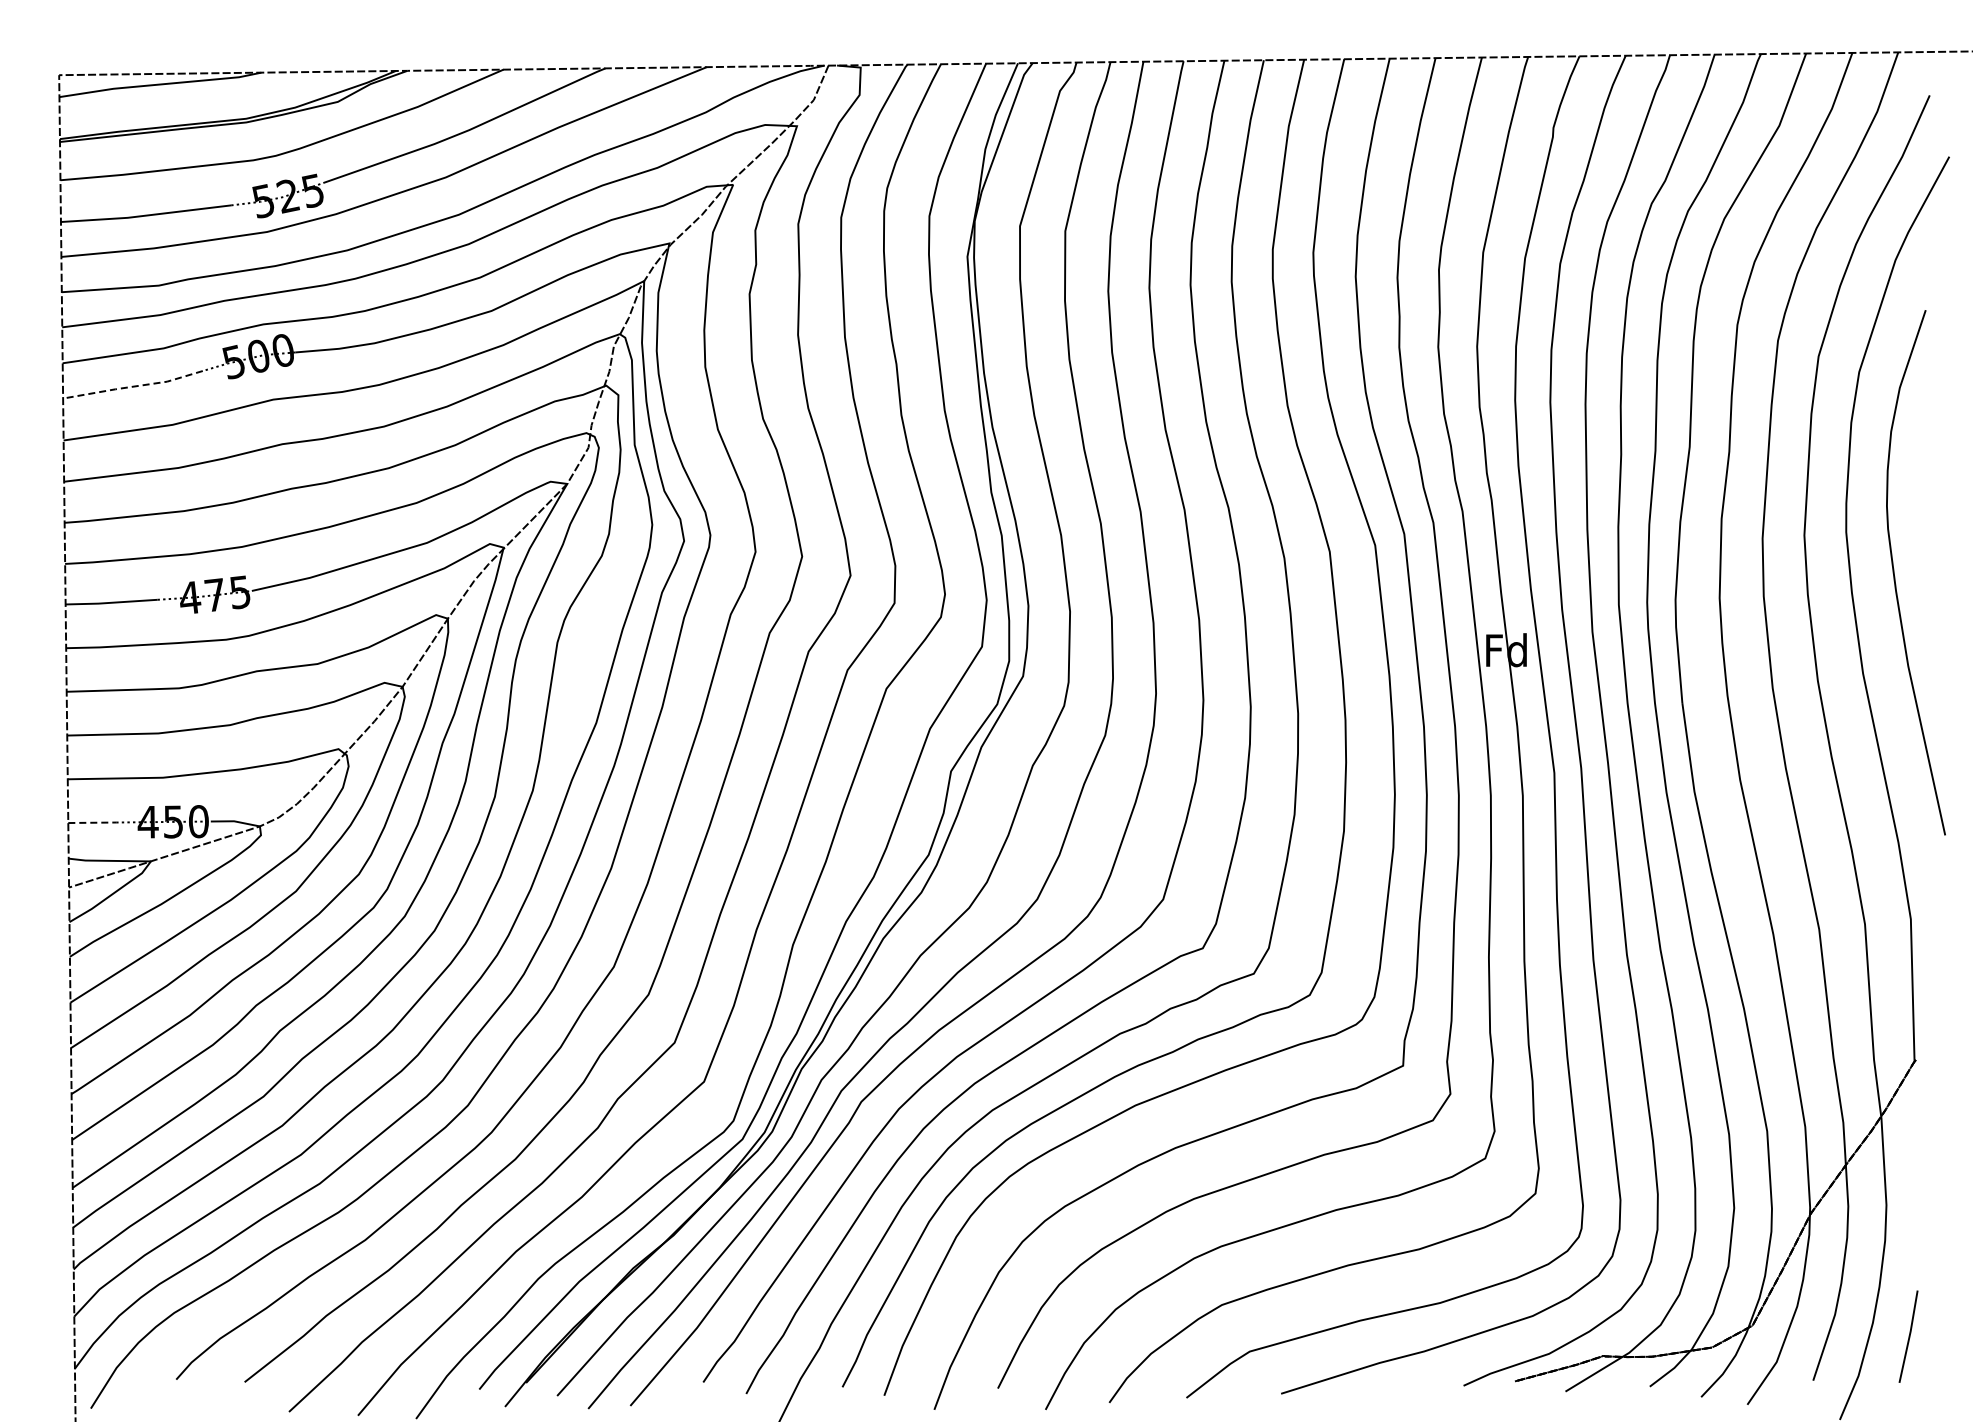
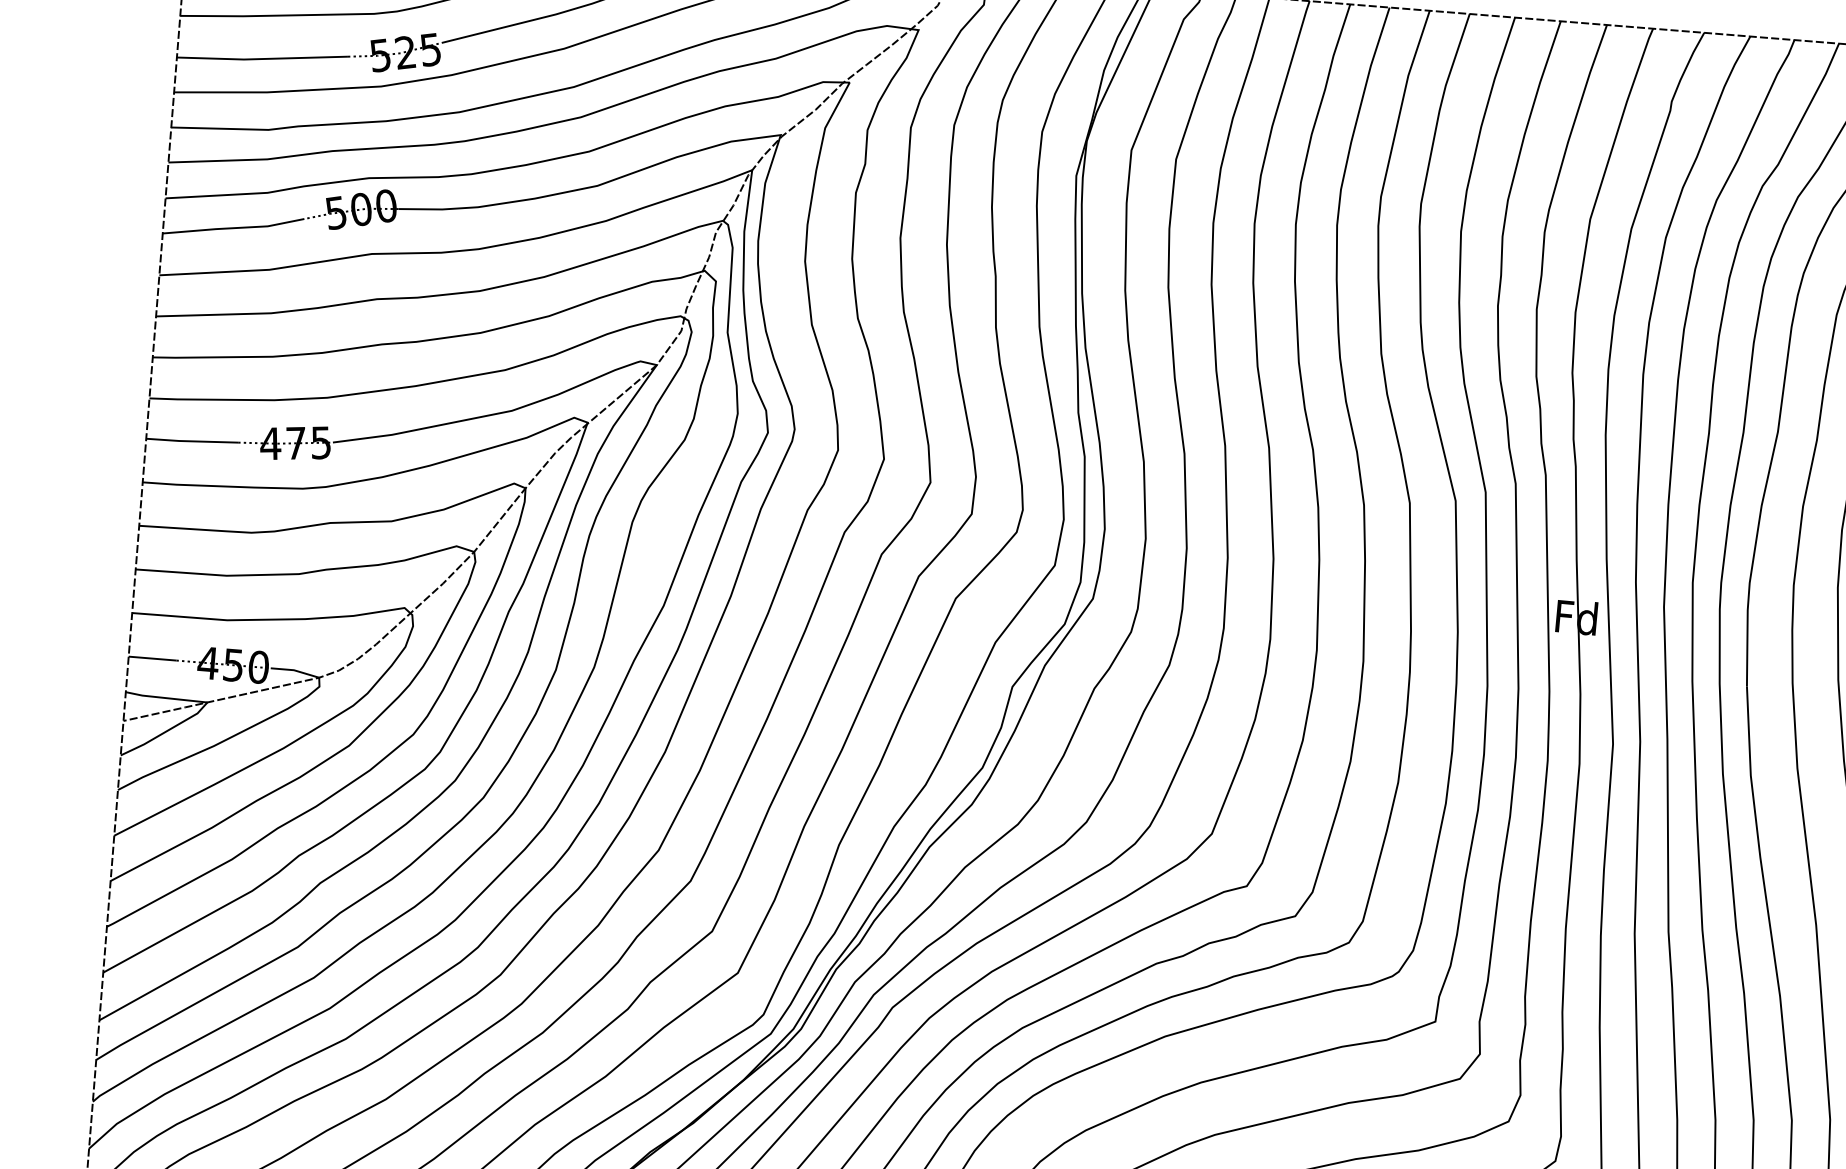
line: (133, 386) -> (233, 228), dashed -> solid
line: (92, 822) -> (152, 658), dashed -> solid

